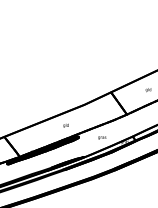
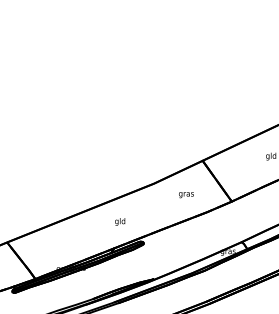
text: (102, 137) -> (186, 194), moved

